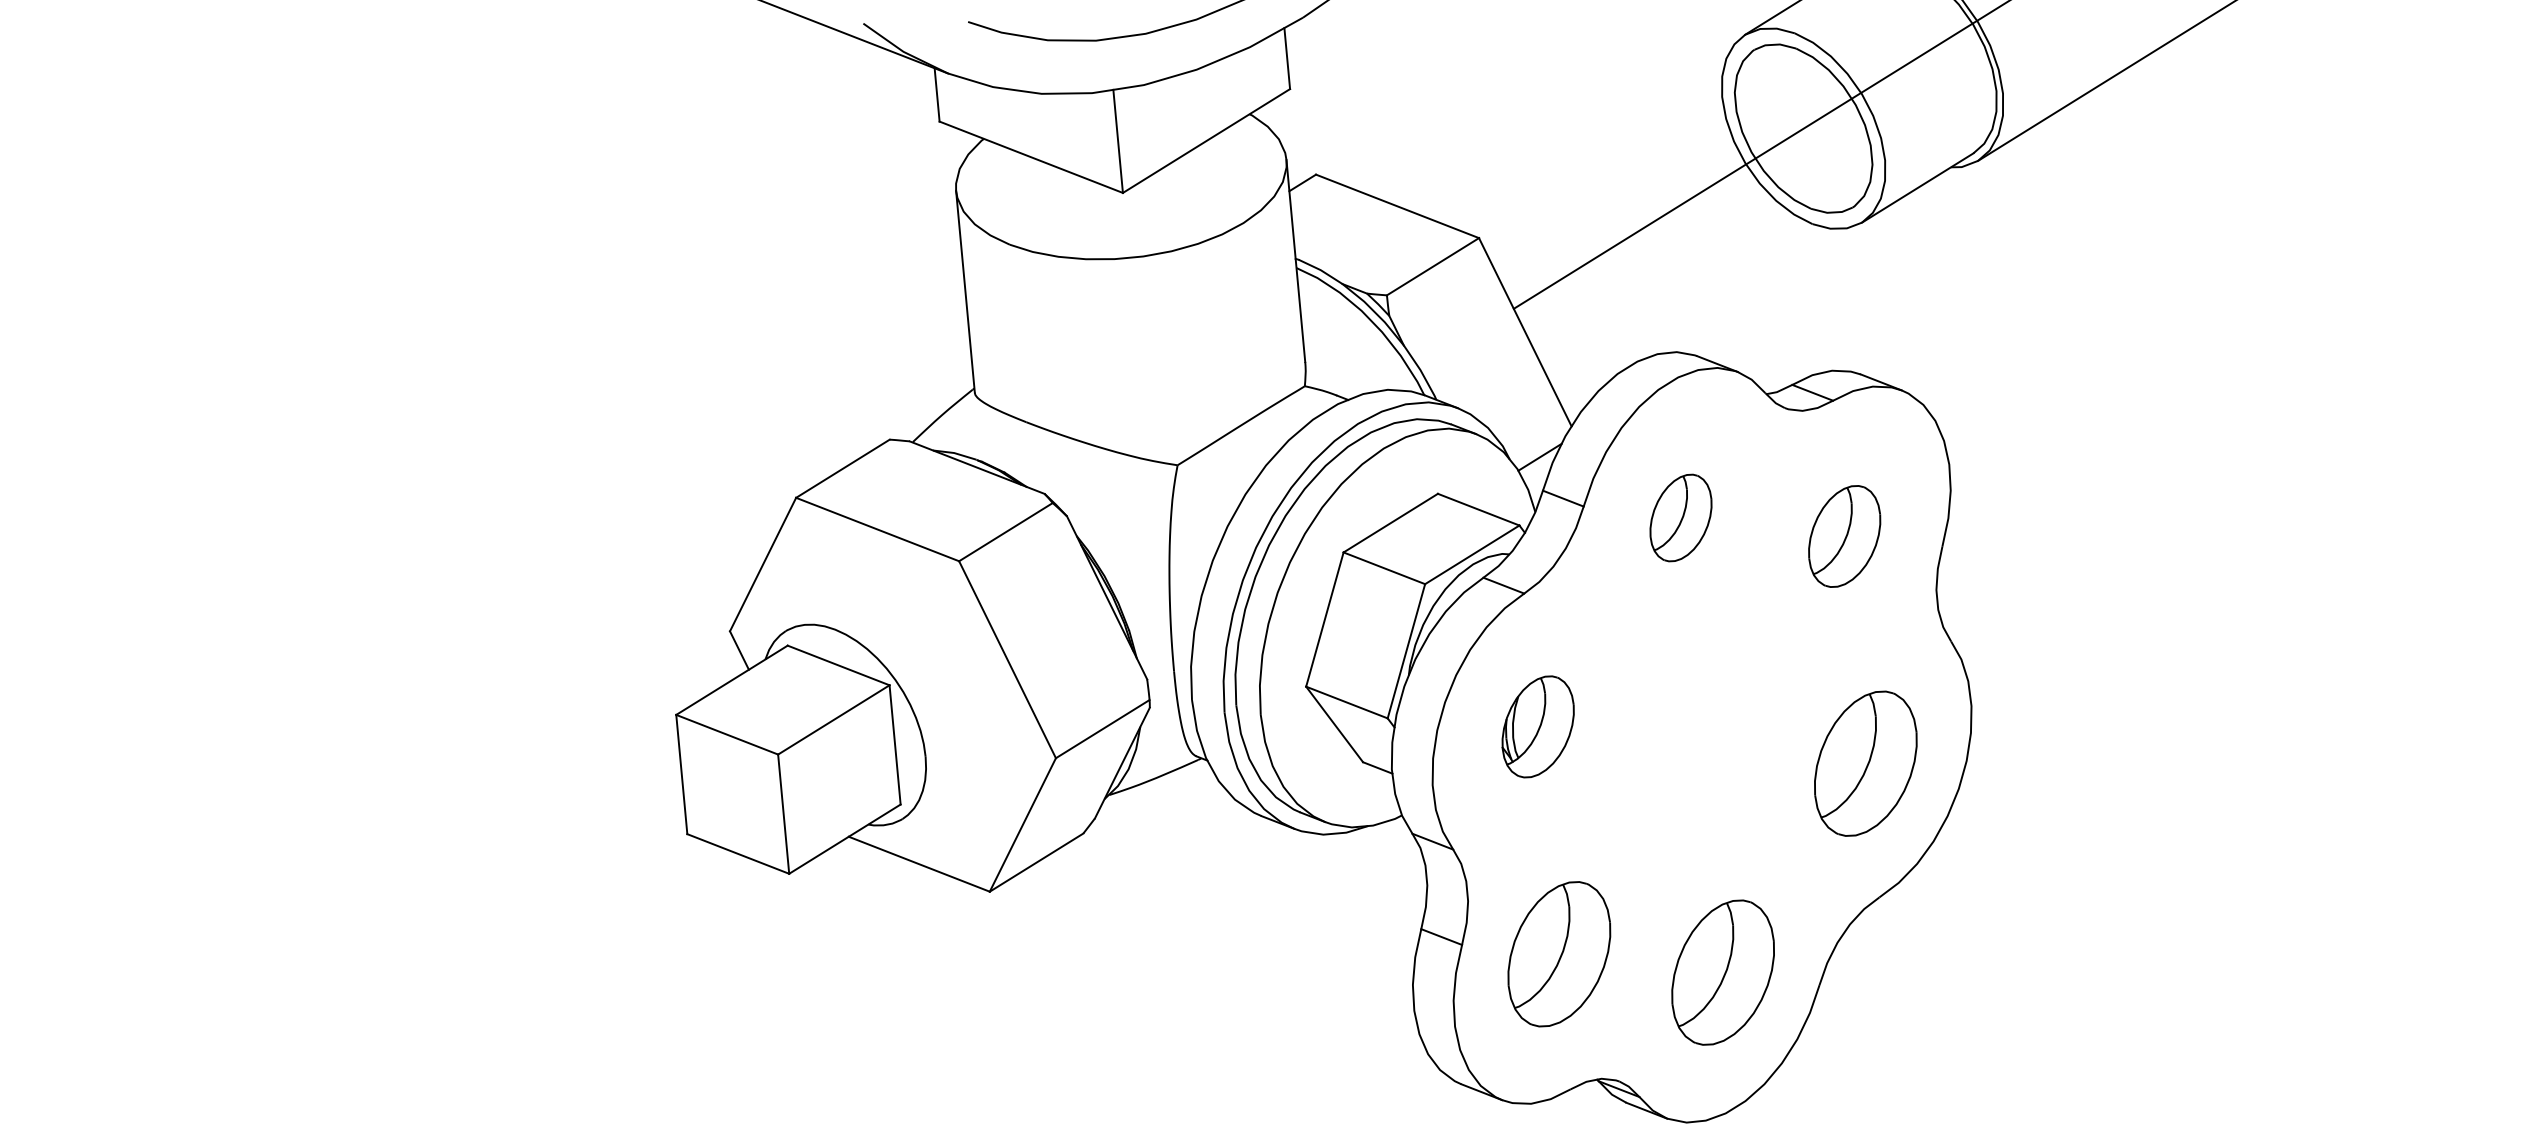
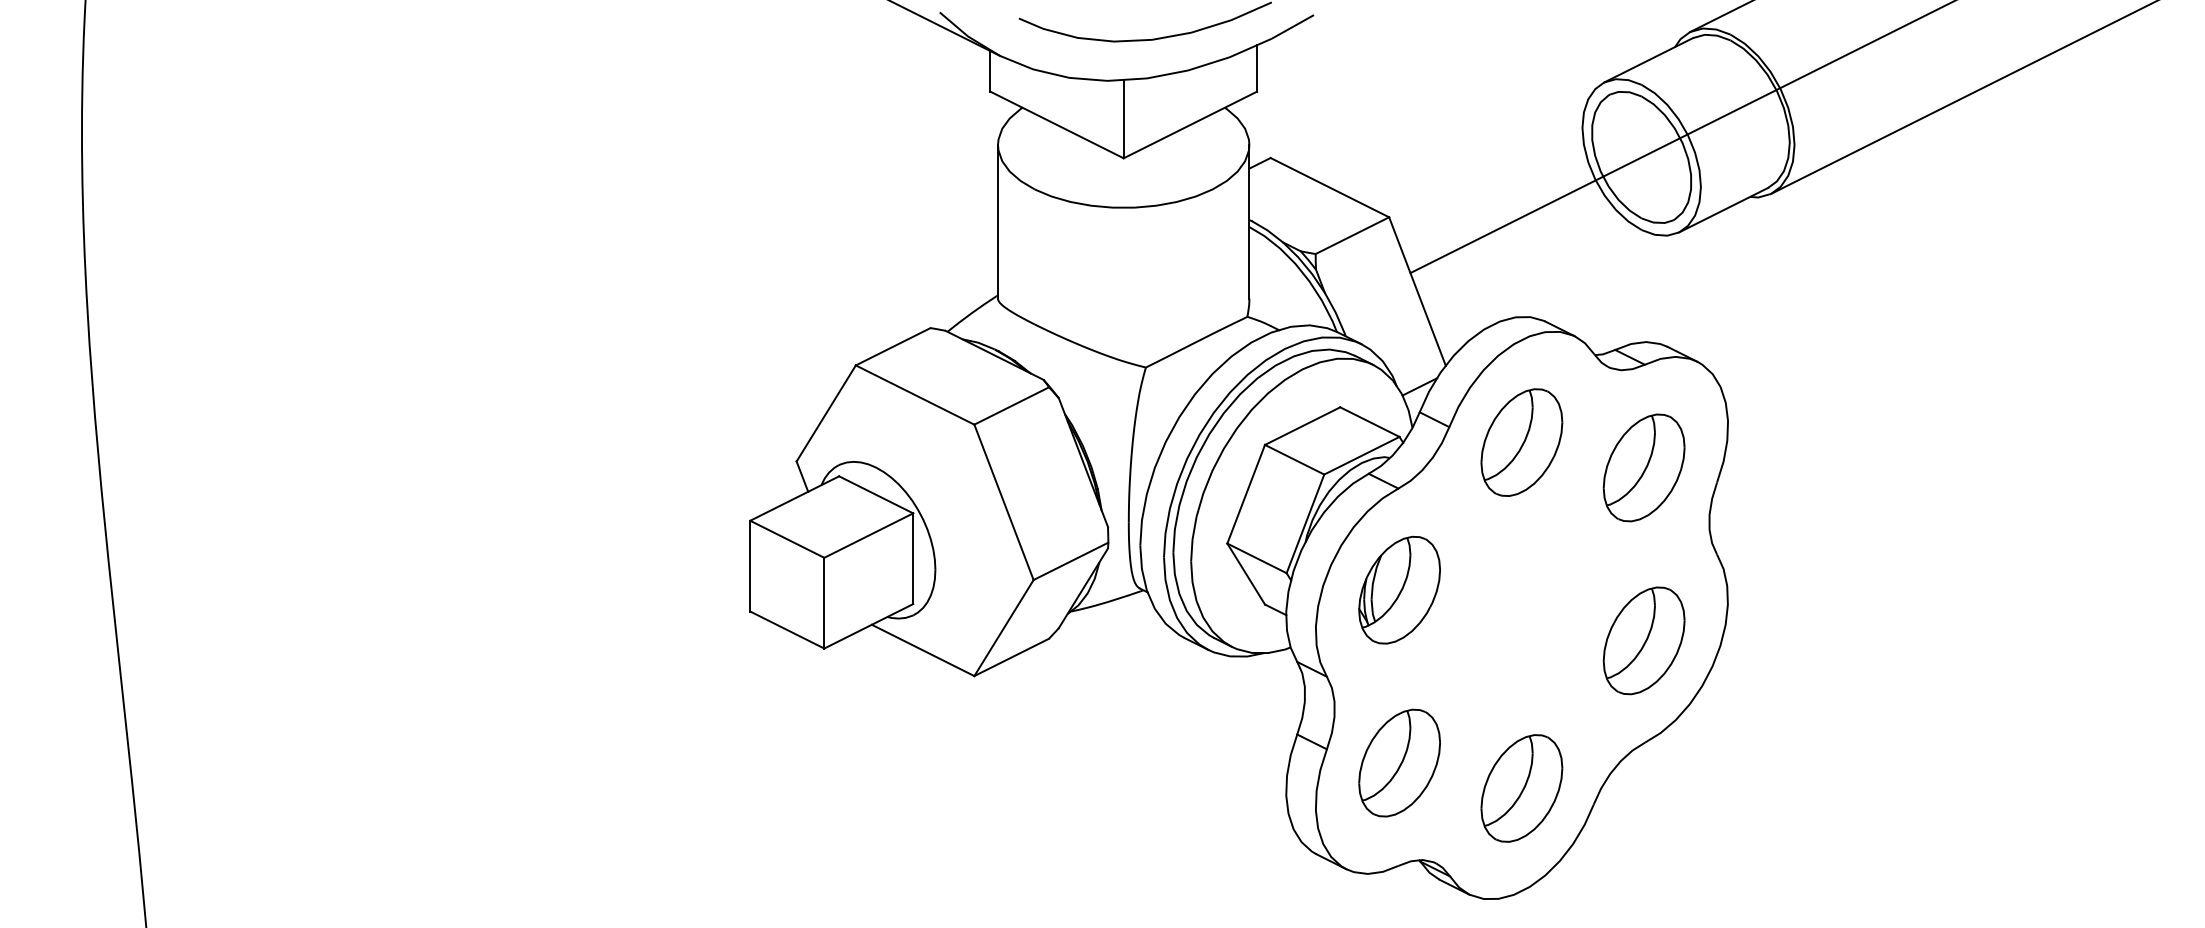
part: (1680, 517) -> (1521, 442), size x1.67
part: (1843, 535) -> (1643, 467), size x1.43
part: (1537, 726) -> (1399, 589), size x1.43

